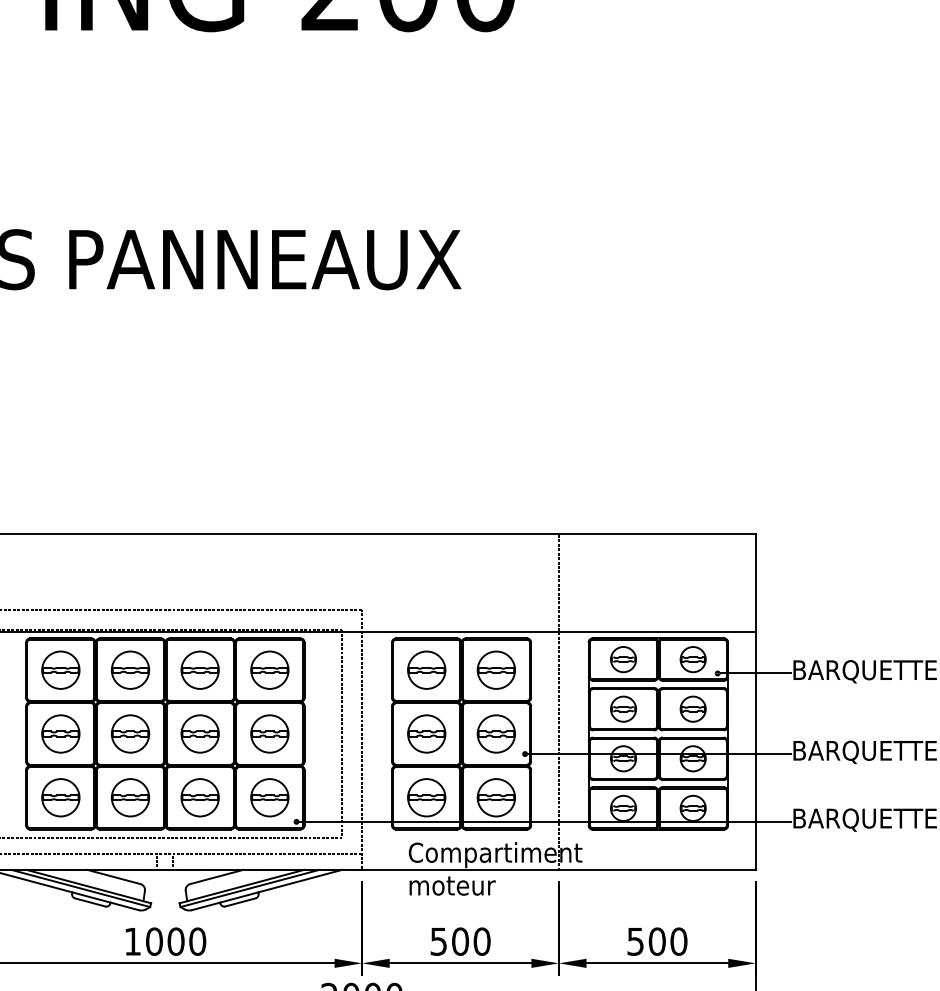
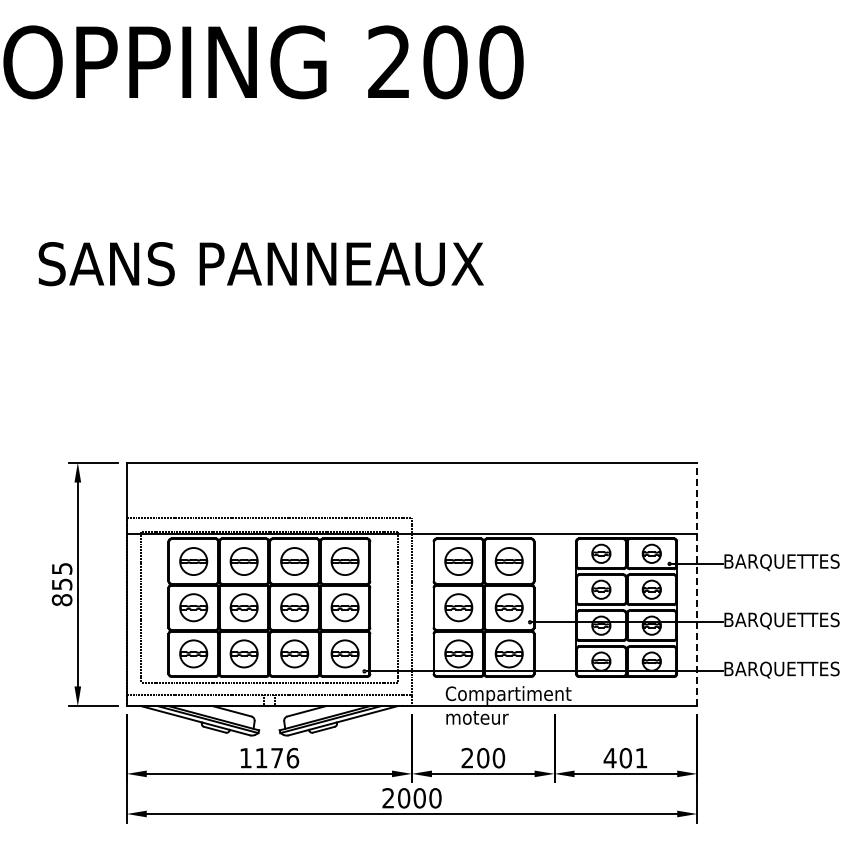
line: (558, 701) -> (554, 584), removed
line: (756, 701) -> (697, 584), solid -> dashed
text: (176, 940) -> (277, 757), 1000 -> 1176
text: (438, 940) -> (467, 757), 500 -> 200
text: (656, 940) -> (625, 757), 500 -> 401

